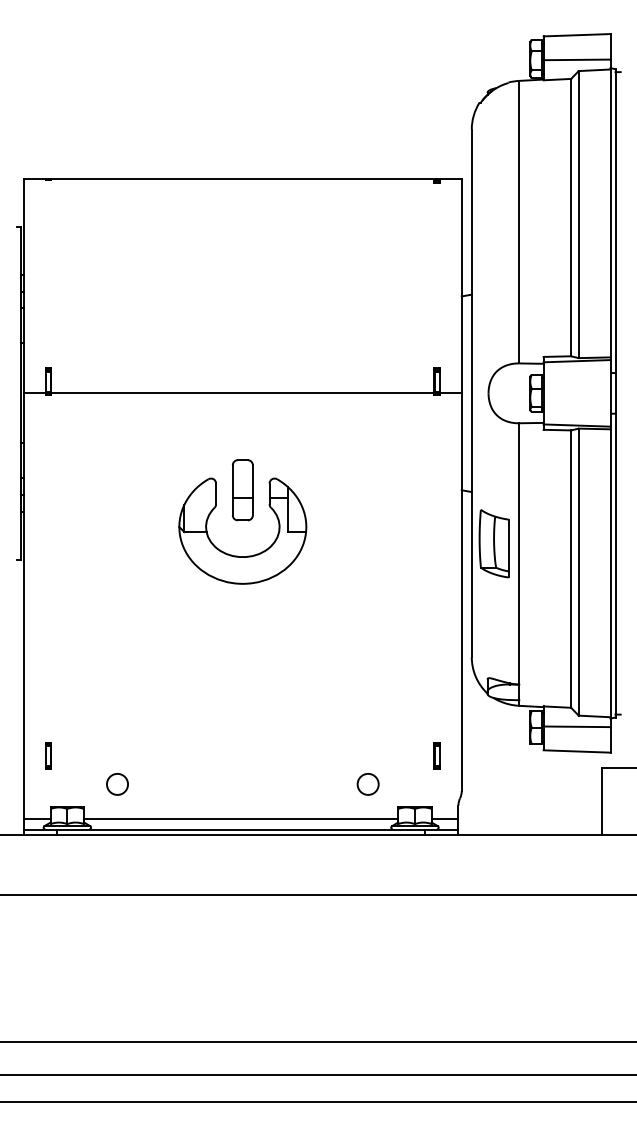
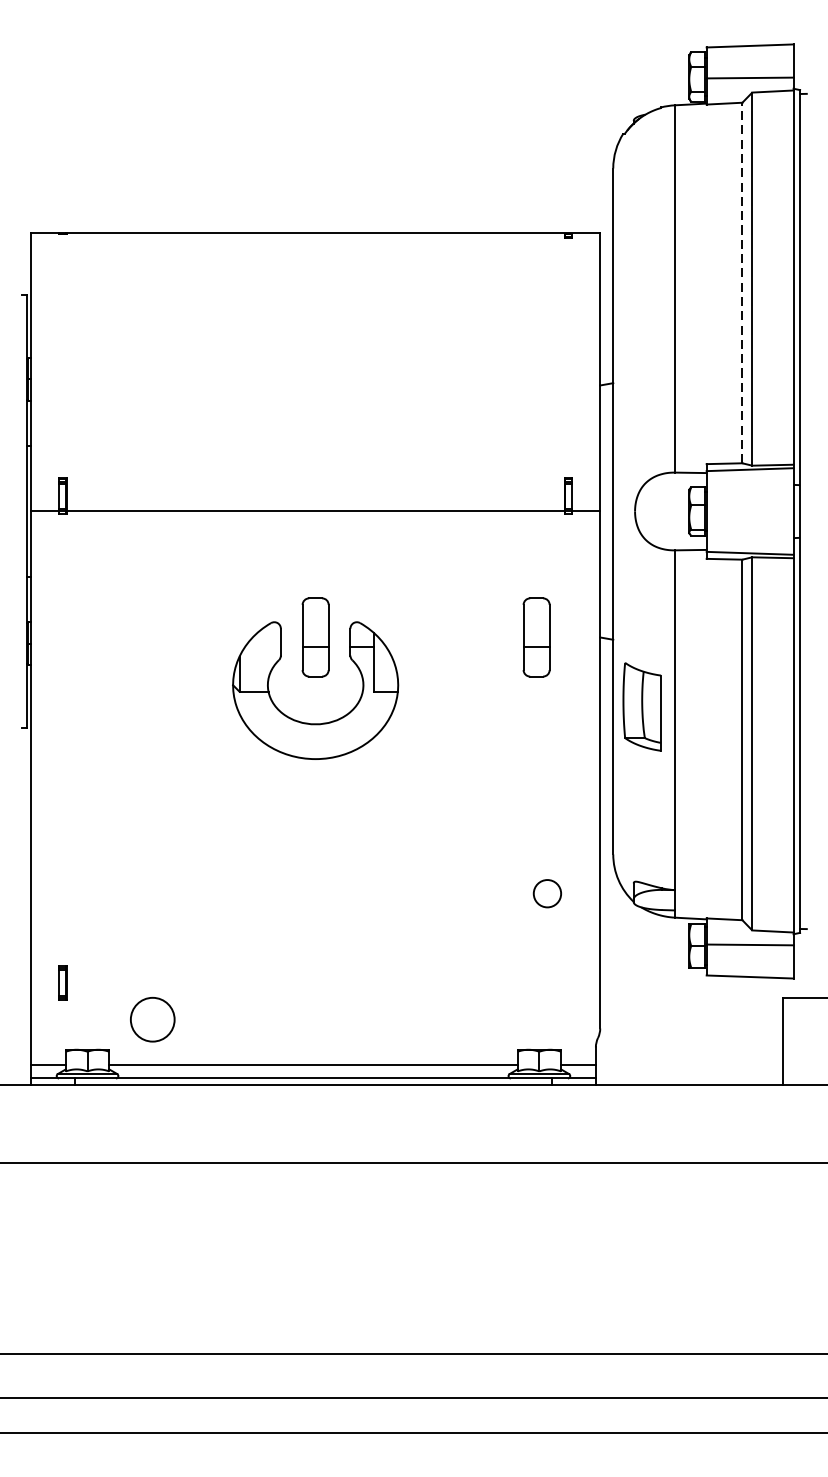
line: (571, 217) -> (742, 282), solid -> dashed
part: (412, 490) -> (536, 637), added
part: (436, 755) -> (567, 982), removed
circle: (117, 784) -> (152, 1019), size x1.6
circle: (367, 784) -> (546, 893), moved

